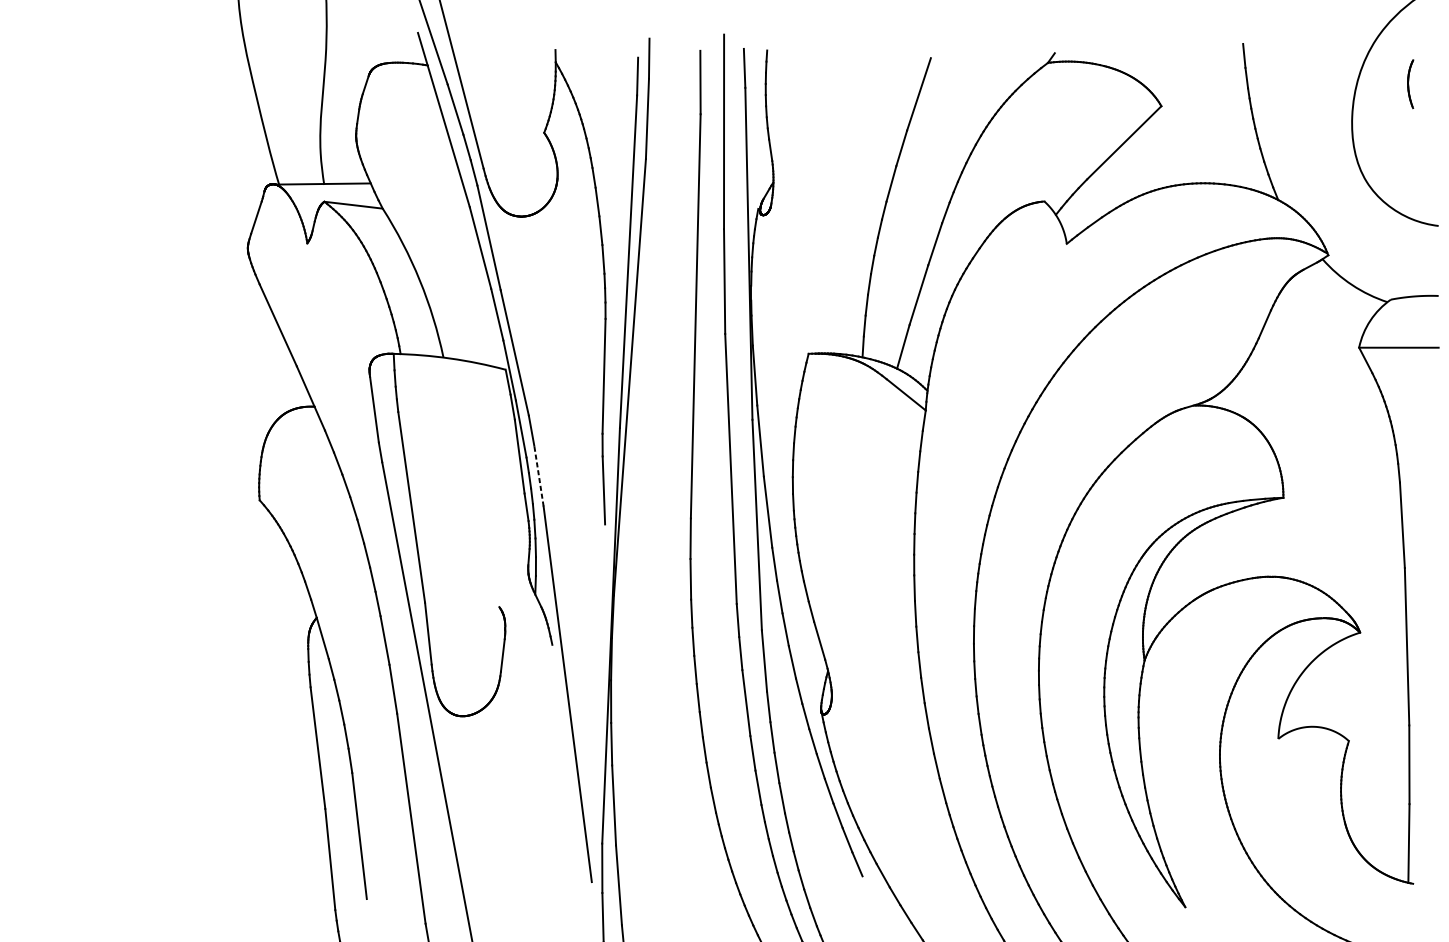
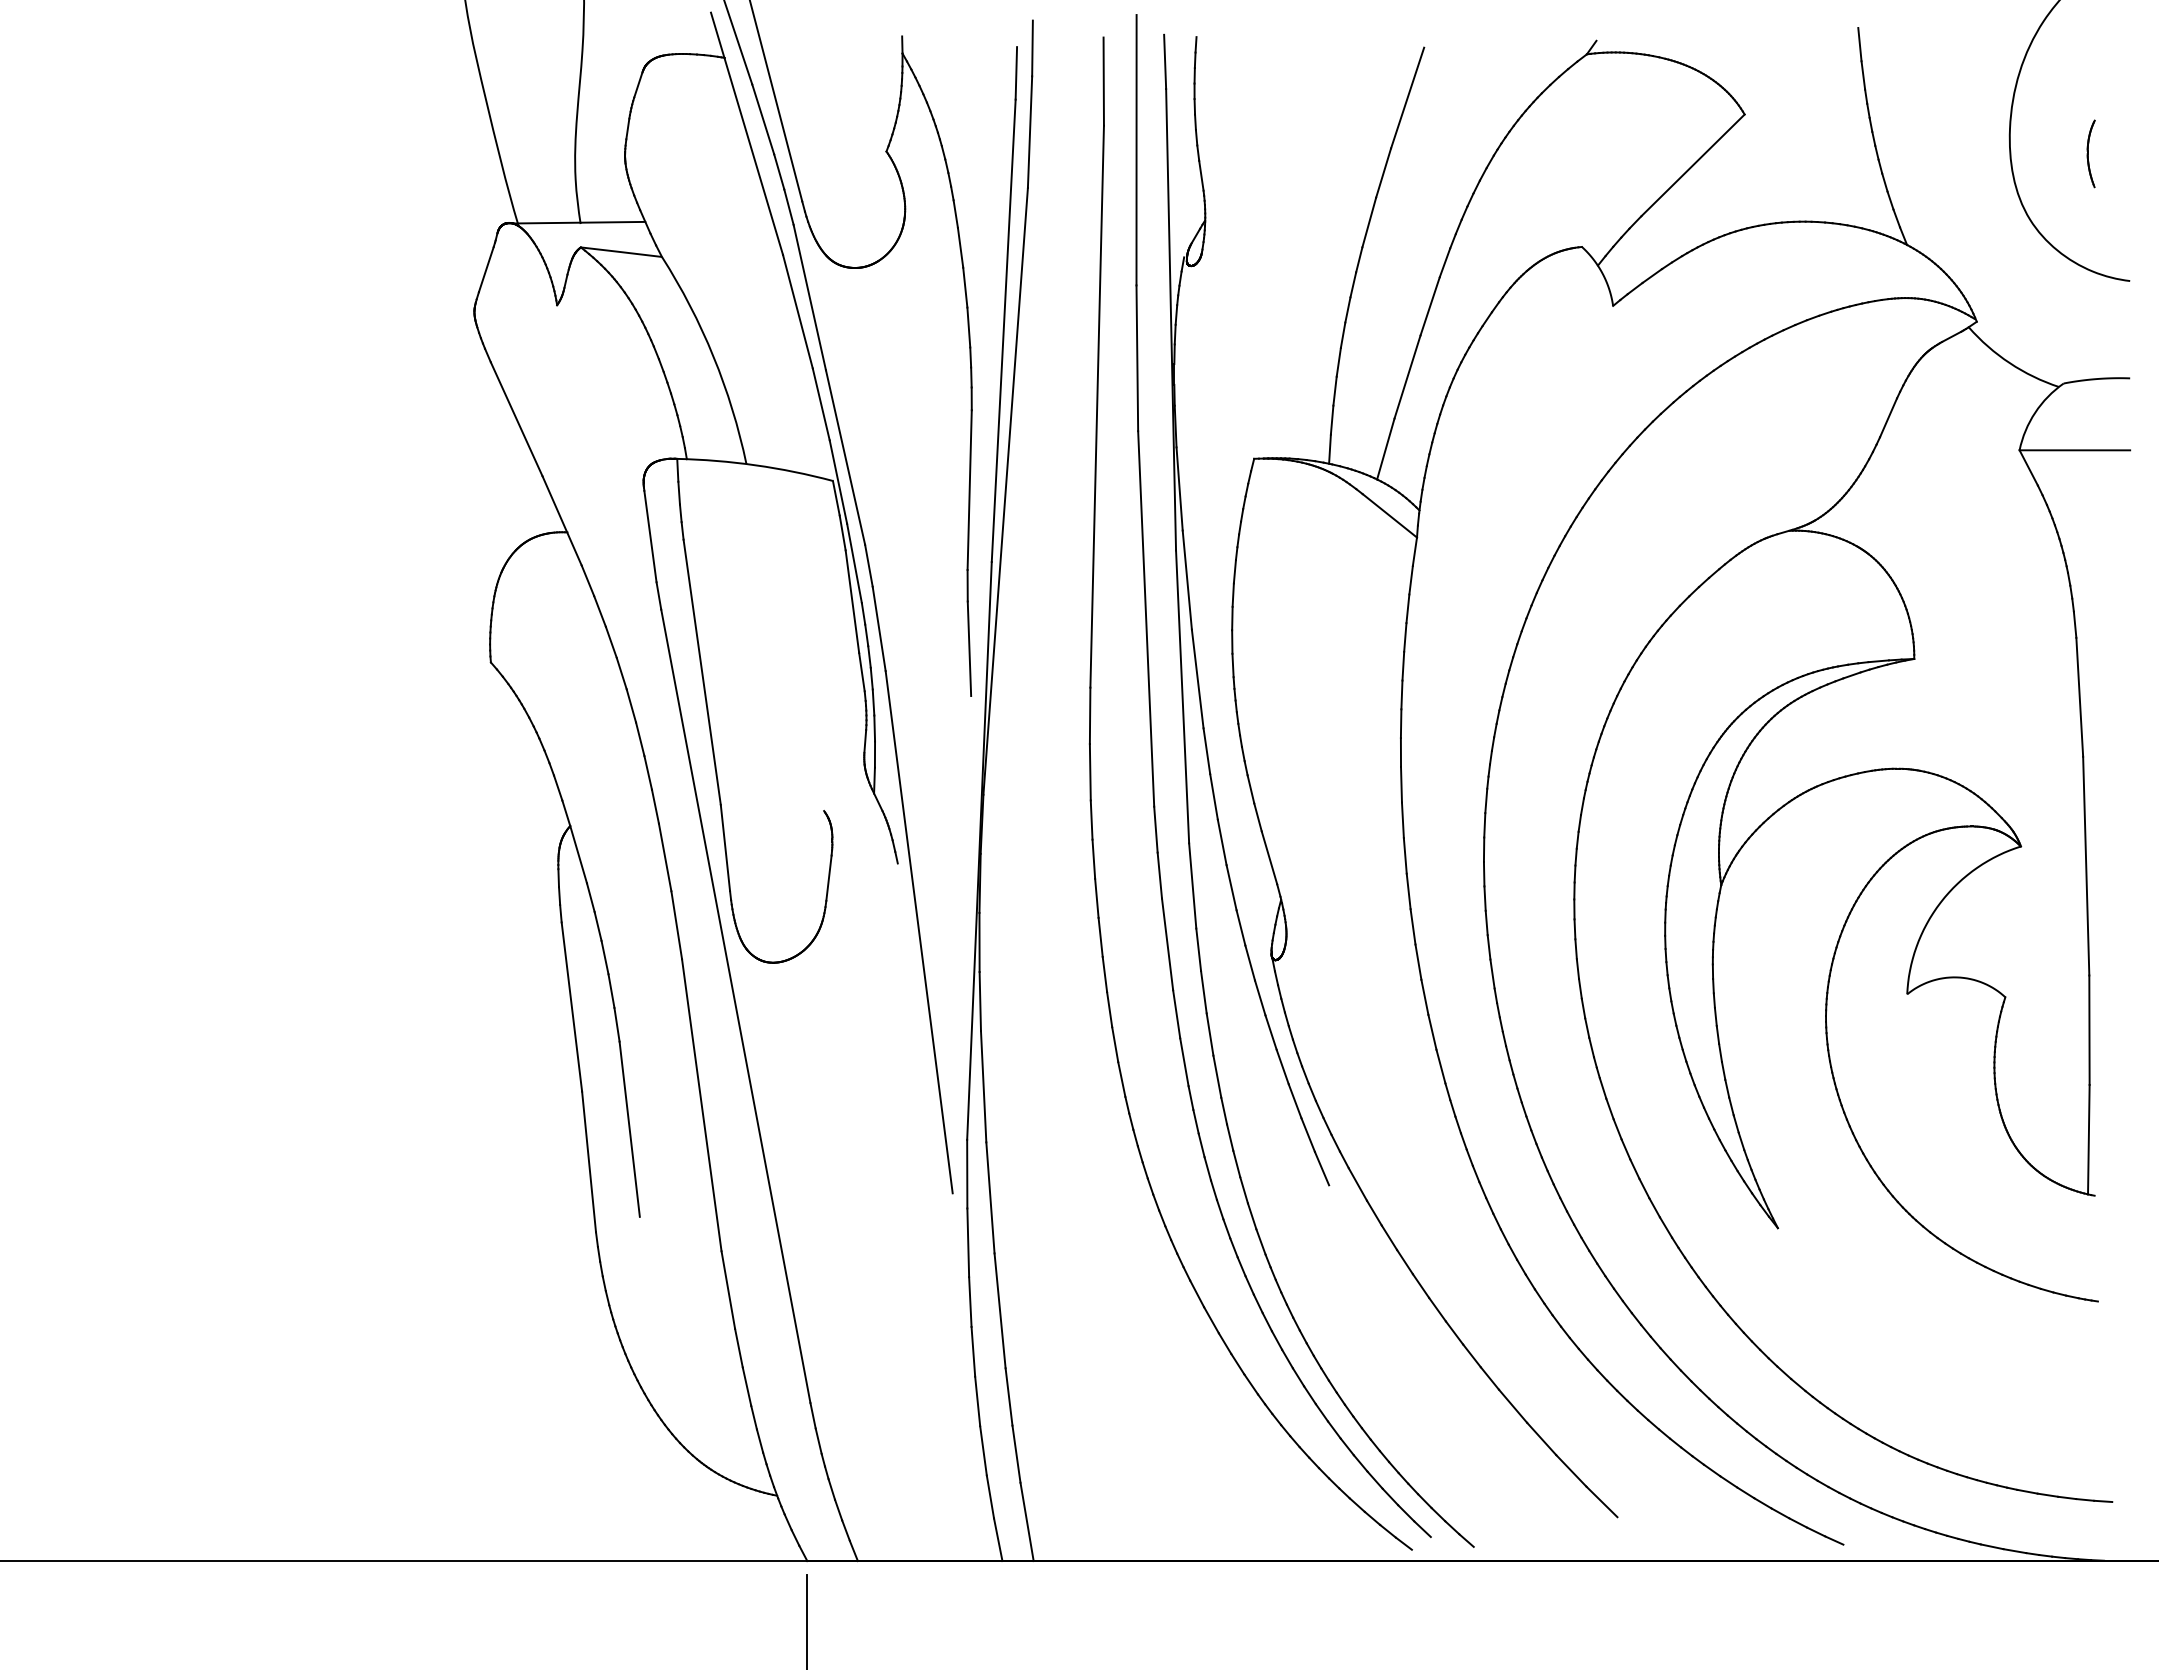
part: (1410, 83) -> (2090, 153), moved
line: (539, 475) -> (879, 628), dashed -> solid

